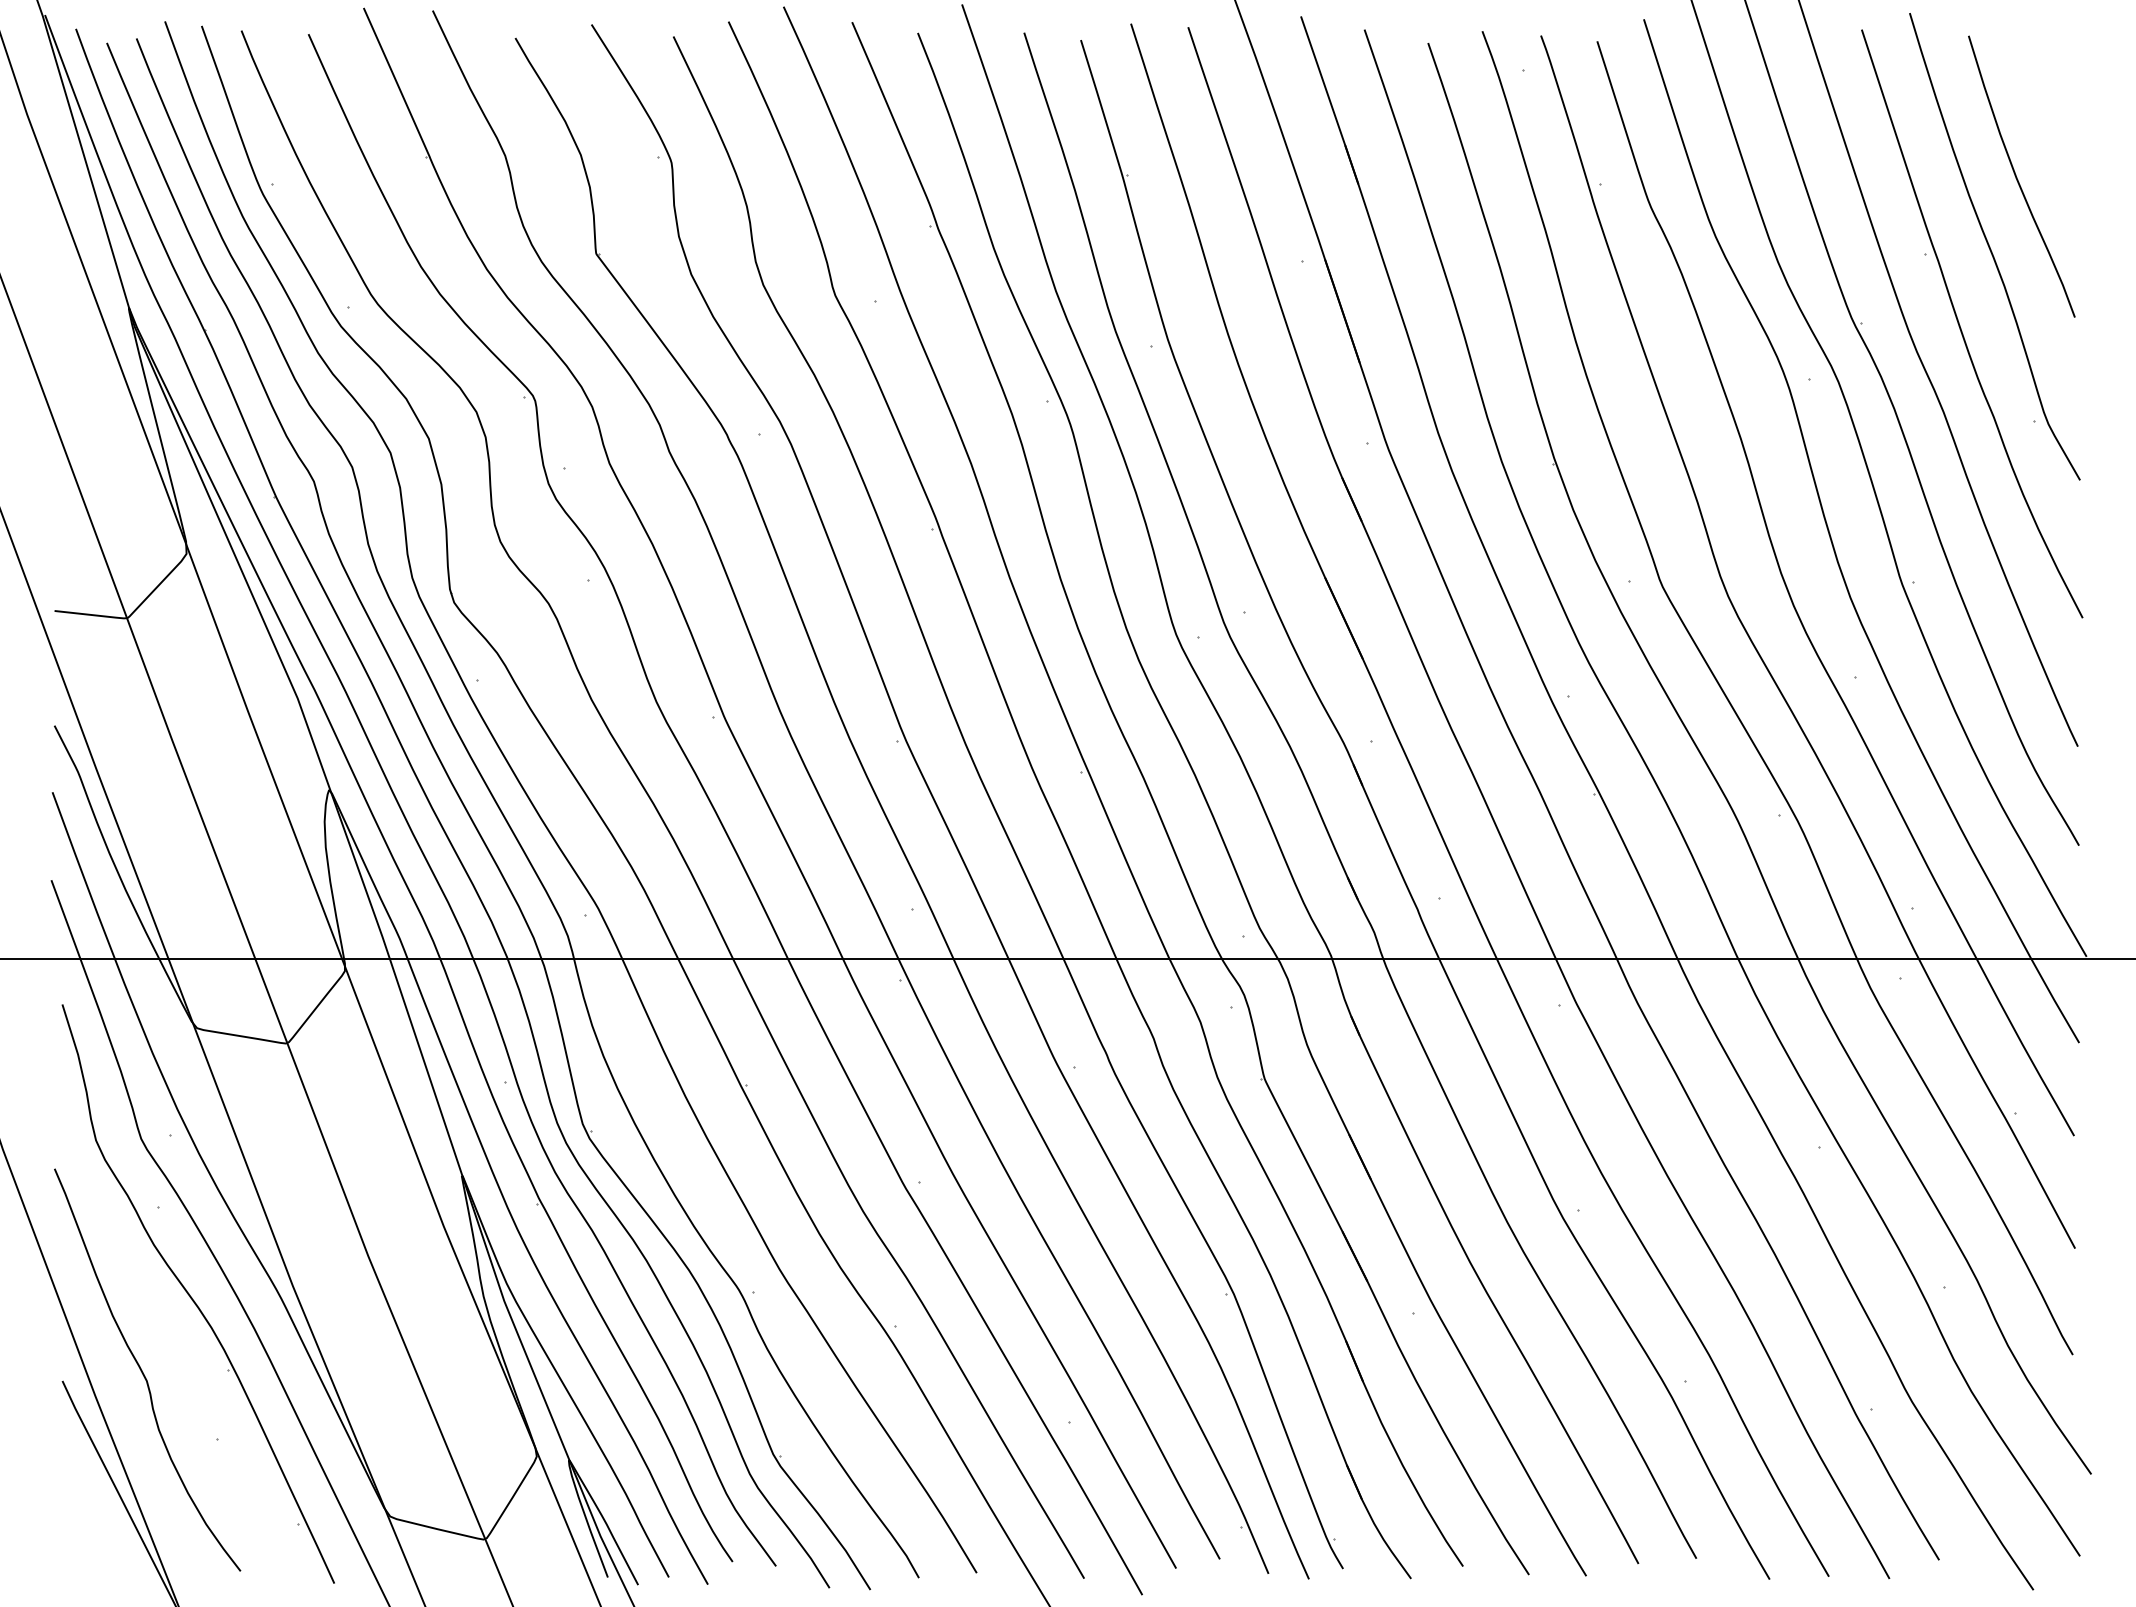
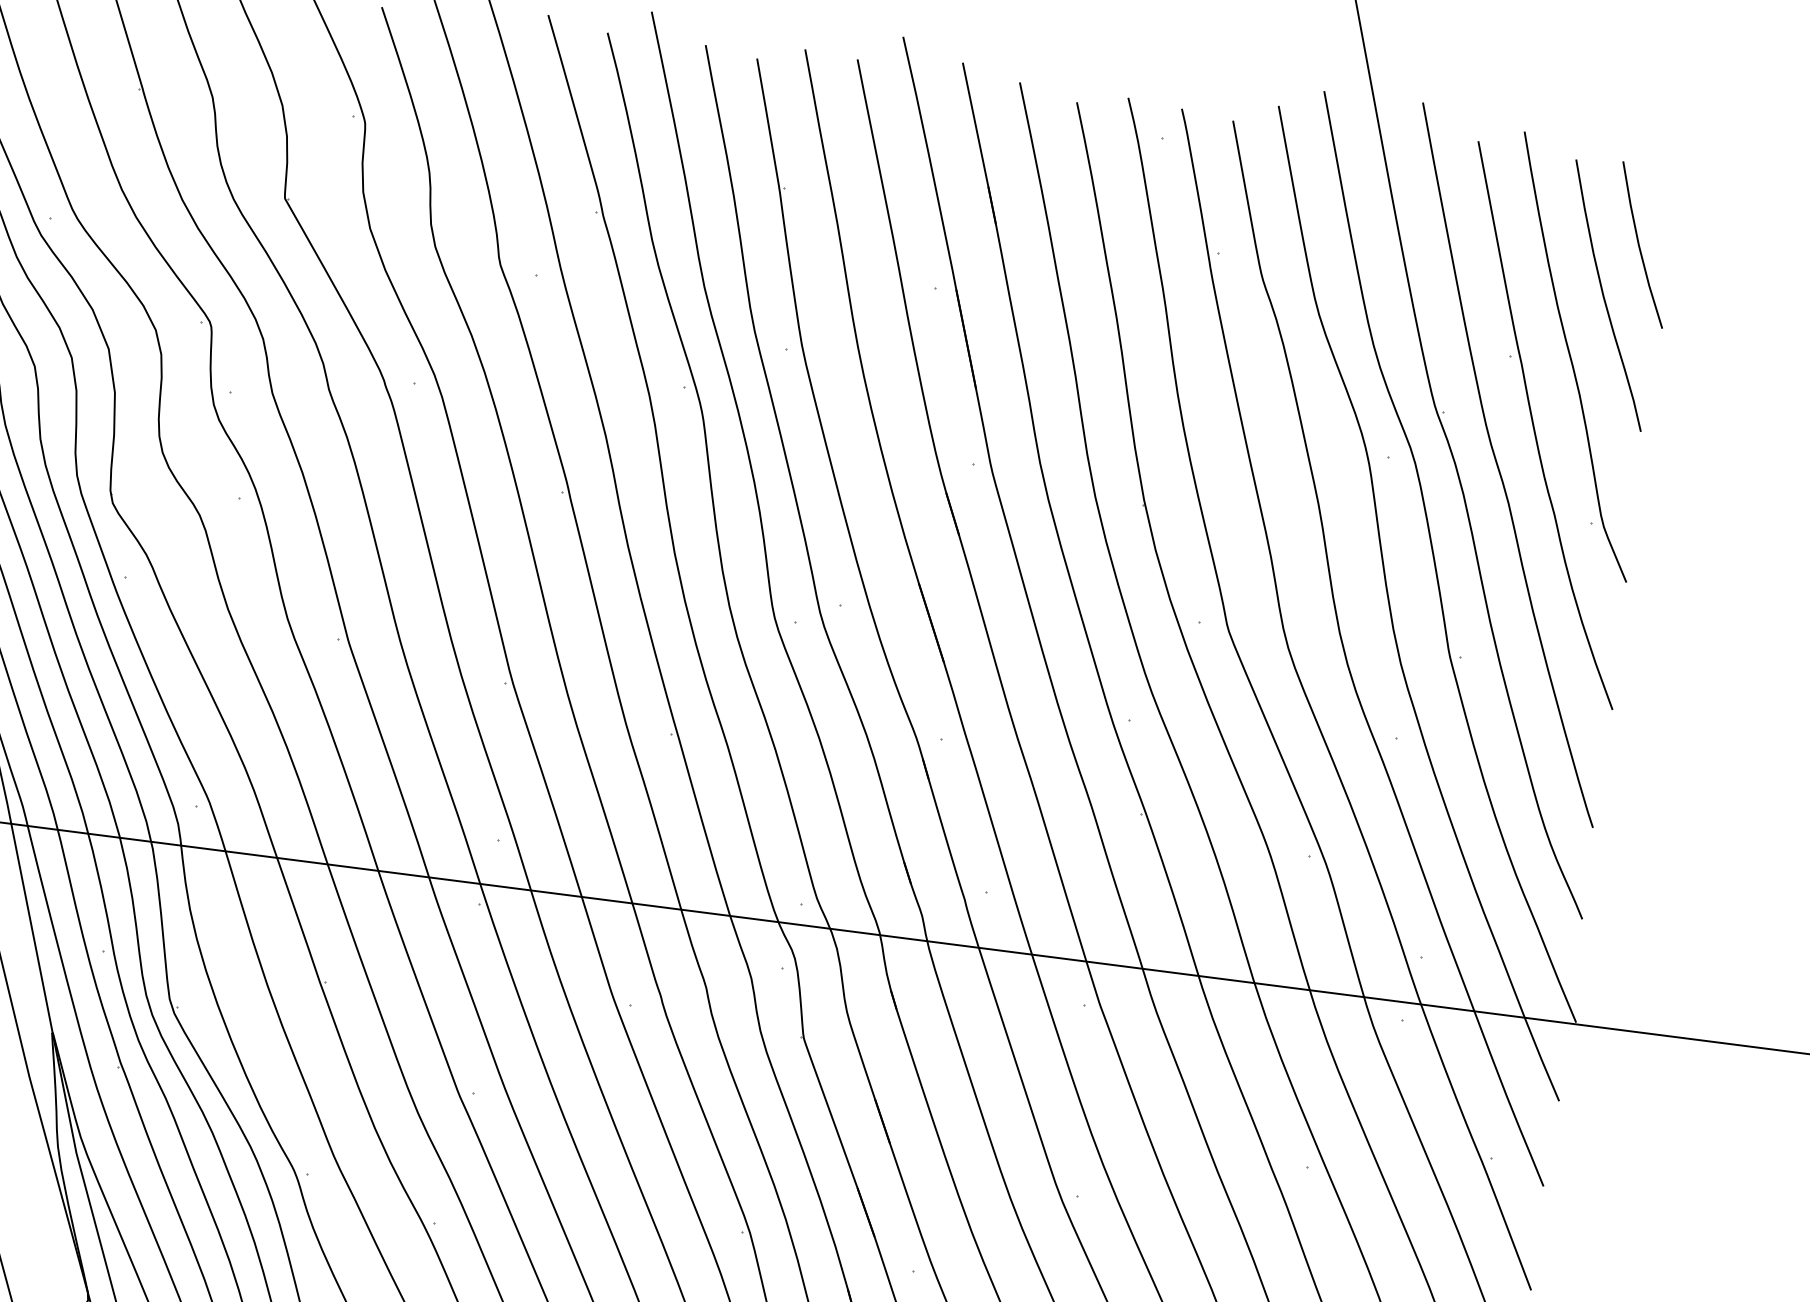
line: (2048, 118) -> (1640, 245), added

